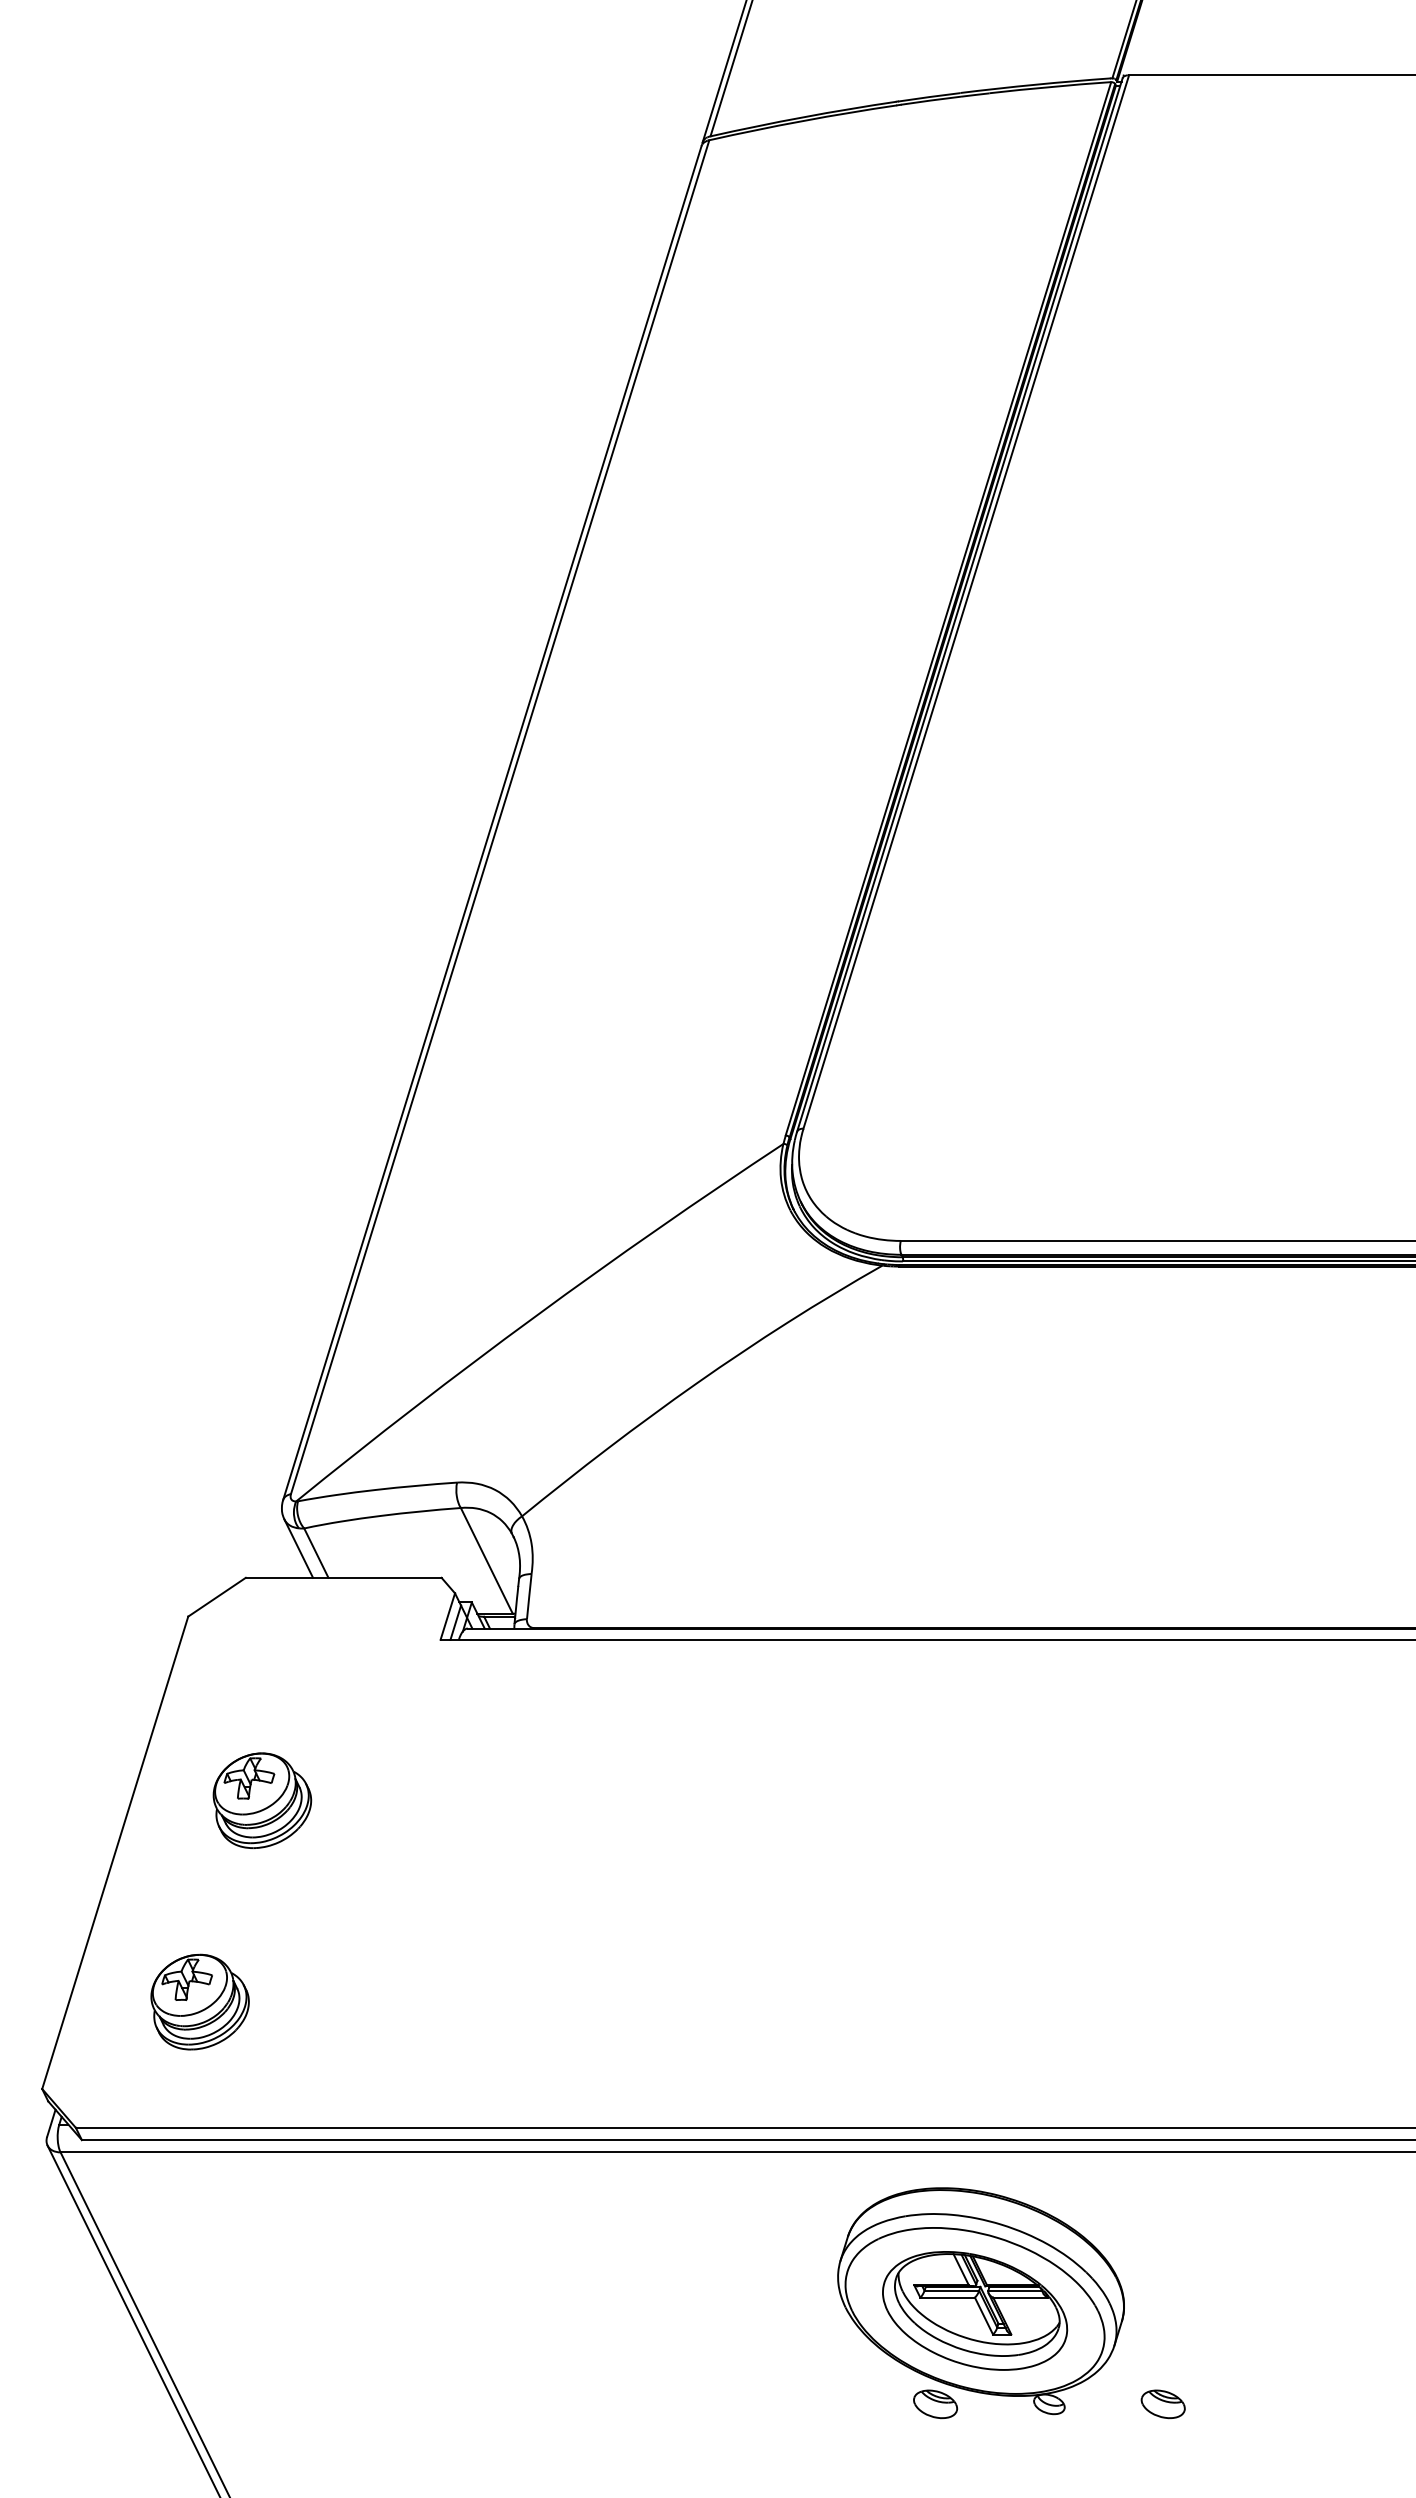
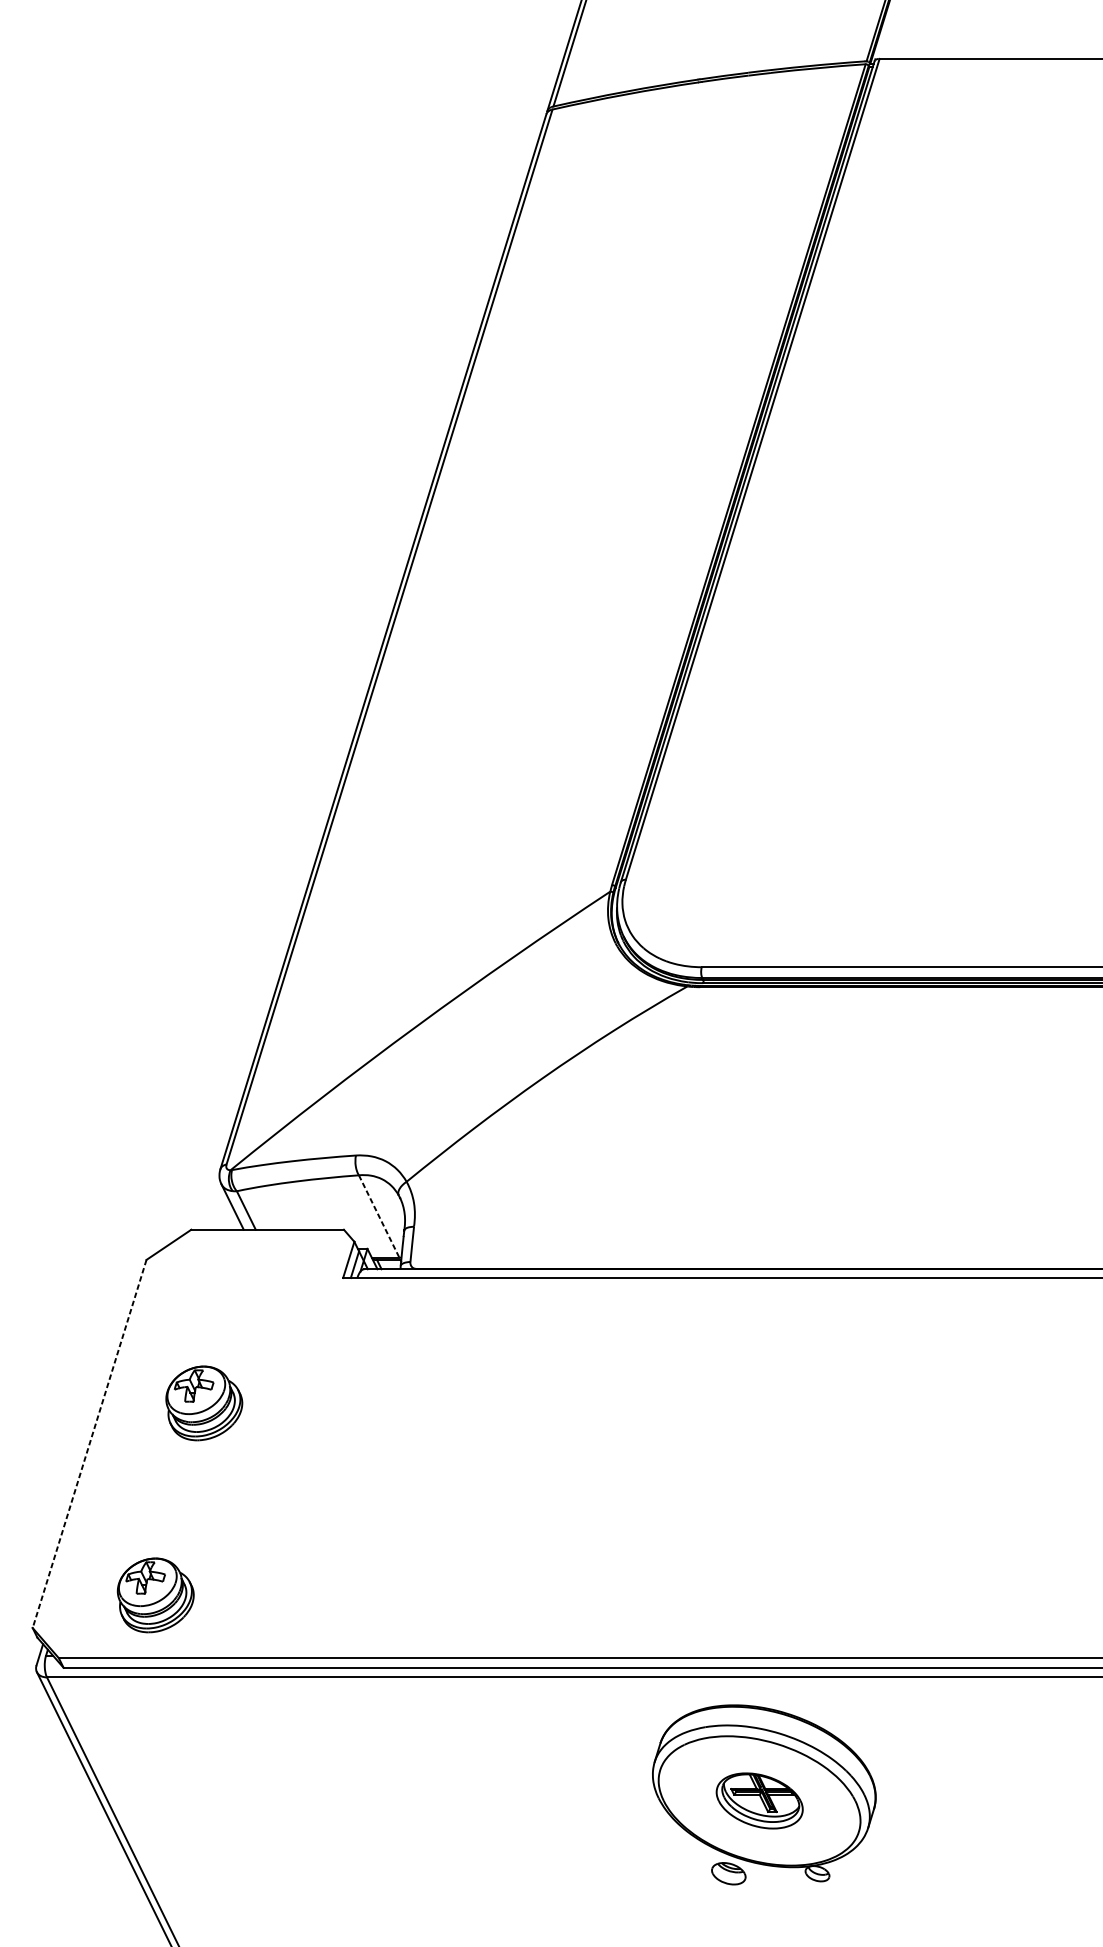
line: (486, 1560) -> (378, 1216), solid -> dashed
line: (115, 1853) -> (89, 1444), solid -> dashed
part: (199, 2001) -> (155, 1594), moved
part: (975, 2310) -> (759, 1800), size x0.6
part: (1162, 2404) -> (905, 1873), removed

